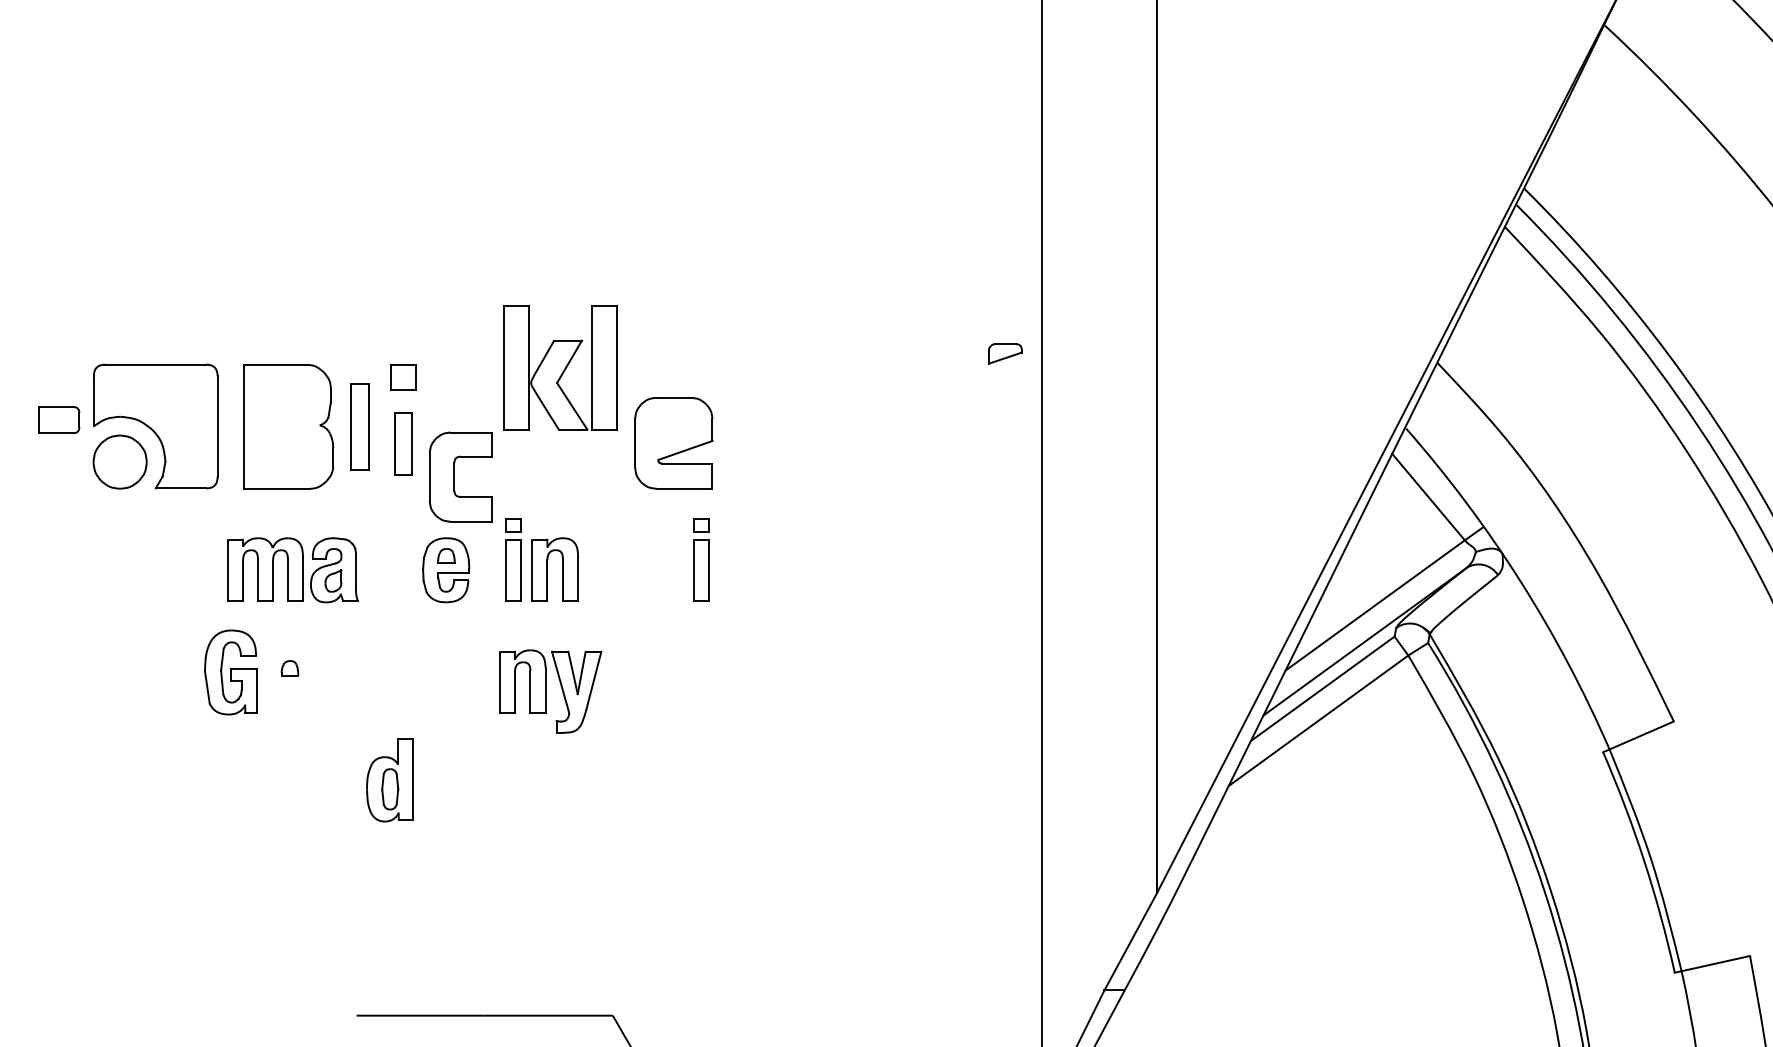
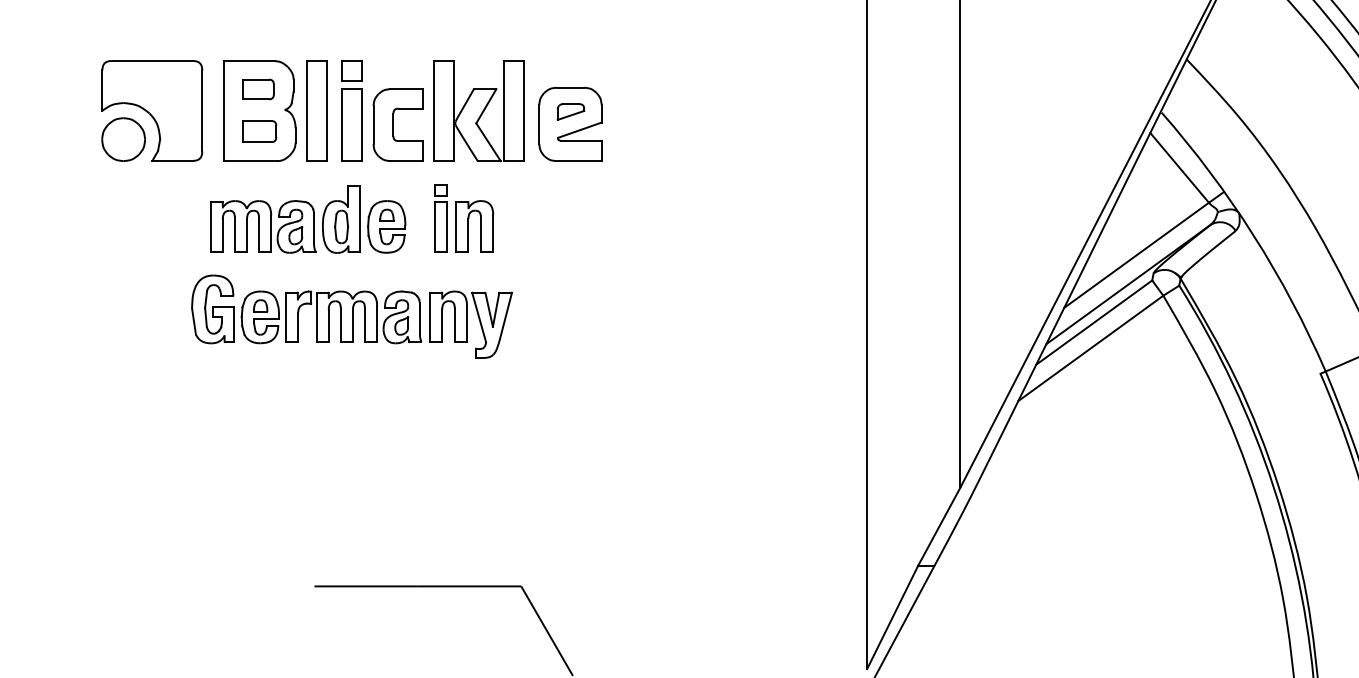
part: (1005, 353) -> (571, 111), moved
part: (560, 367) -> (479, 110), moved
part: (287, 399) -> (258, 89), added
part: (59, 419) -> (260, 131), moved
part: (359, 426) -> (316, 110), size x1.43
part: (403, 444) -> (352, 125), size x1.43
part: (460, 476) -> (398, 124), moved
part: (701, 559) -> (592, 218), removed
part: (377, 682) -> (331, 317), added
part: (389, 780) -> (341, 219), moved

